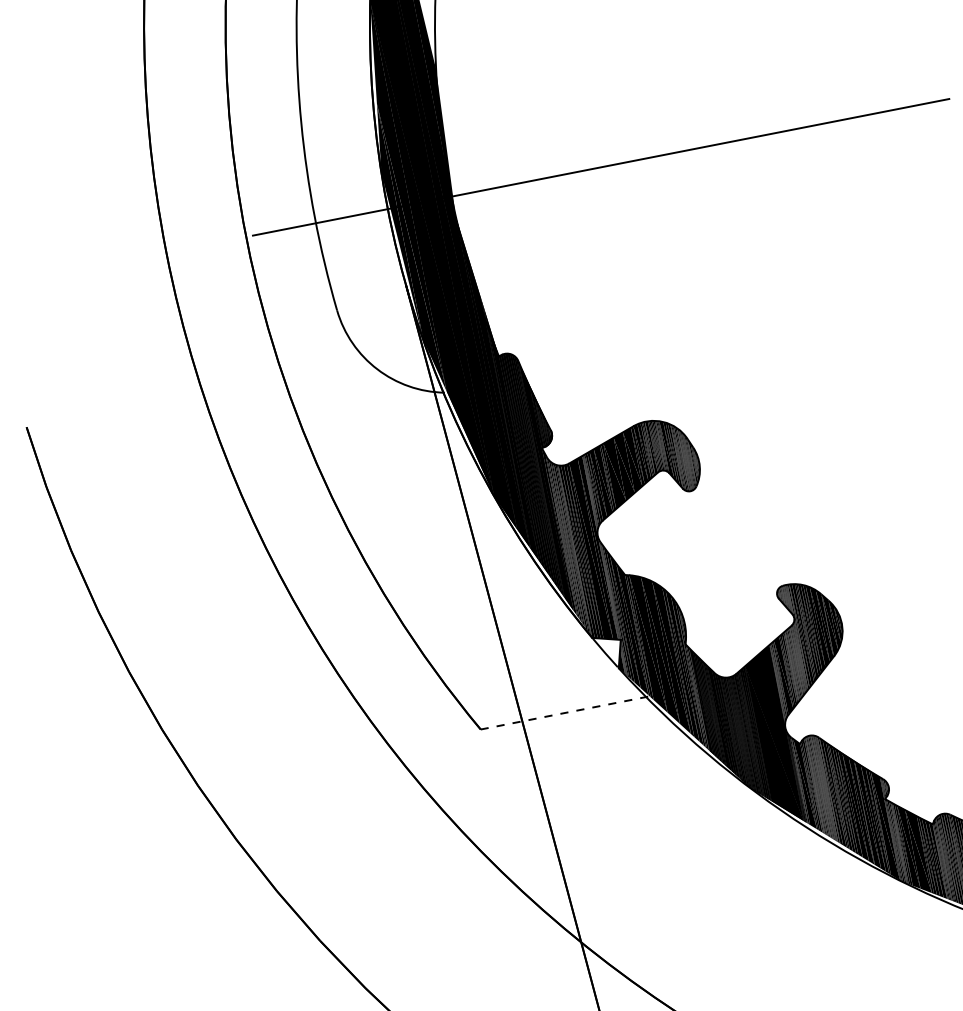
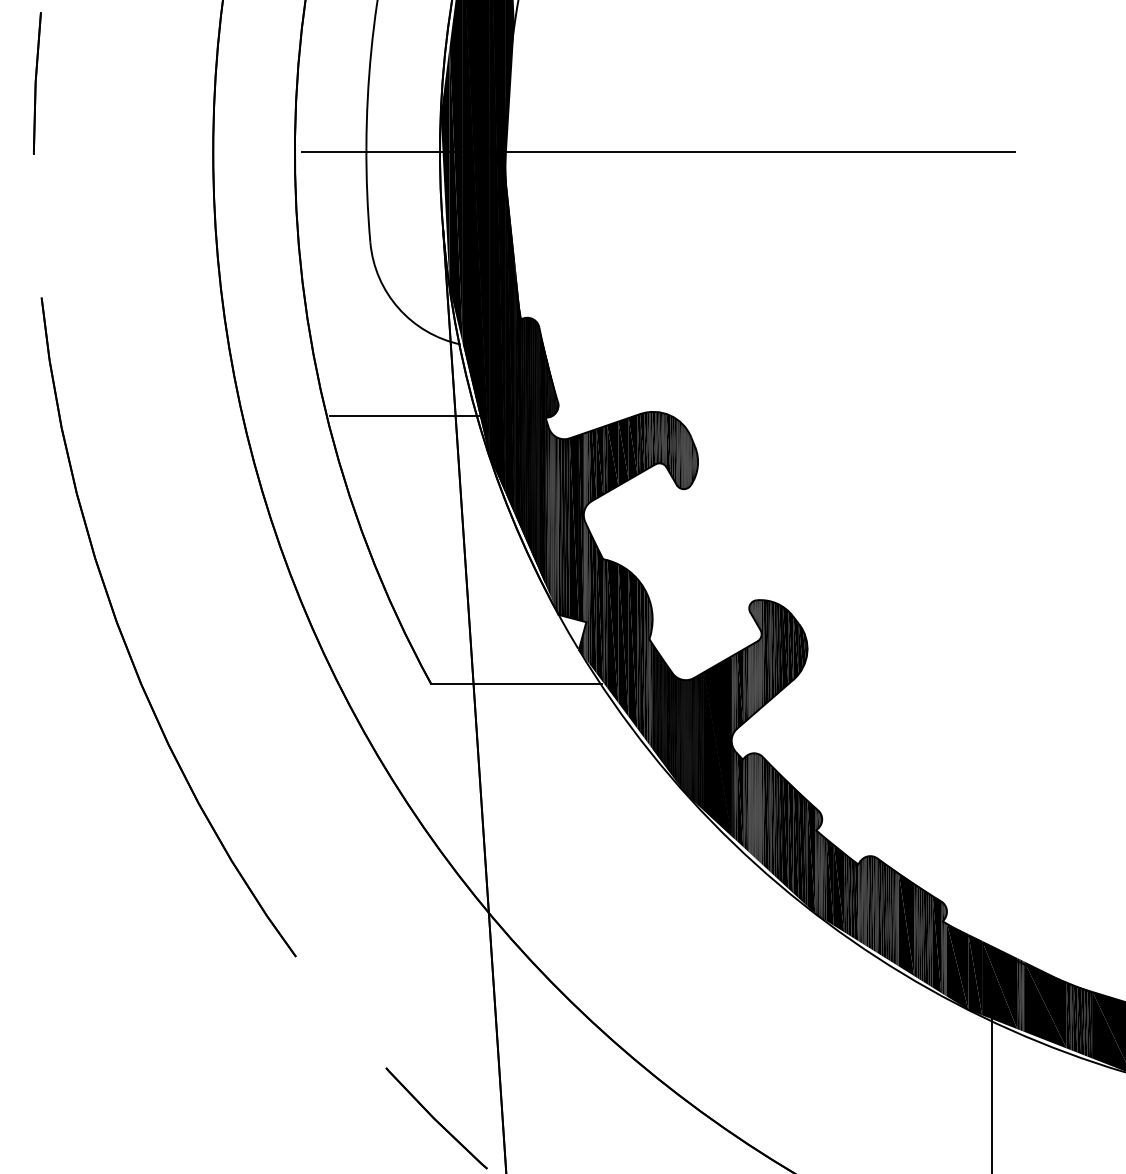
line: (404, 473) -> (405, 416), added
line: (564, 713) -> (516, 683), dashed -> solid

